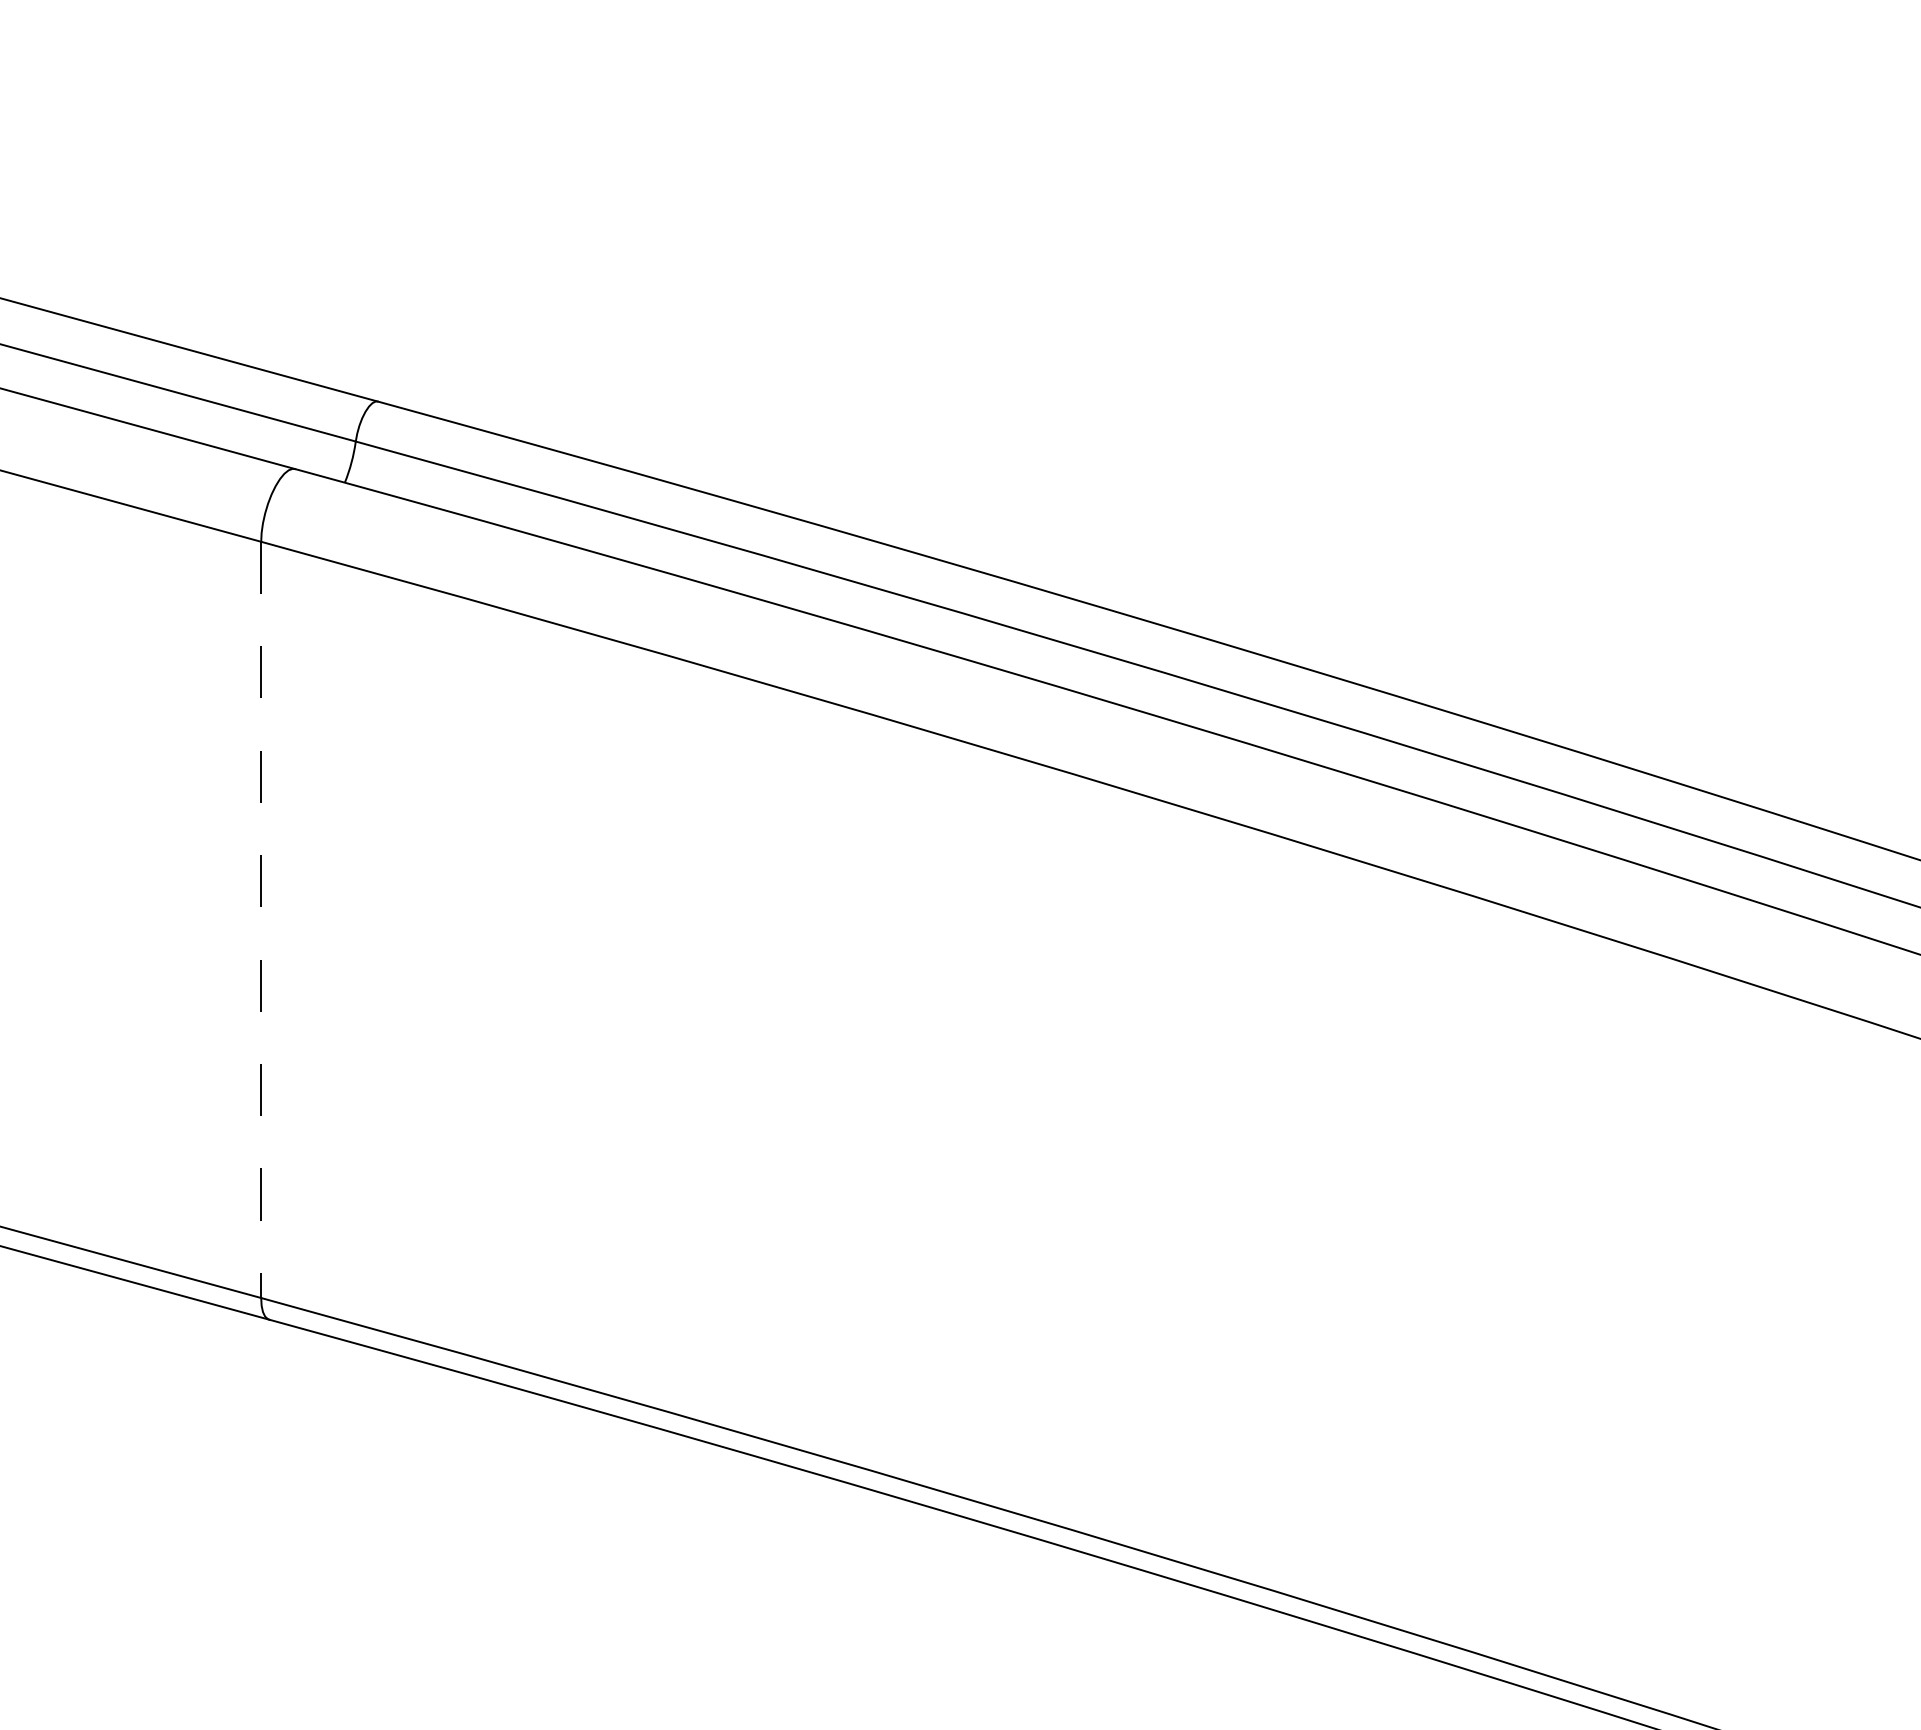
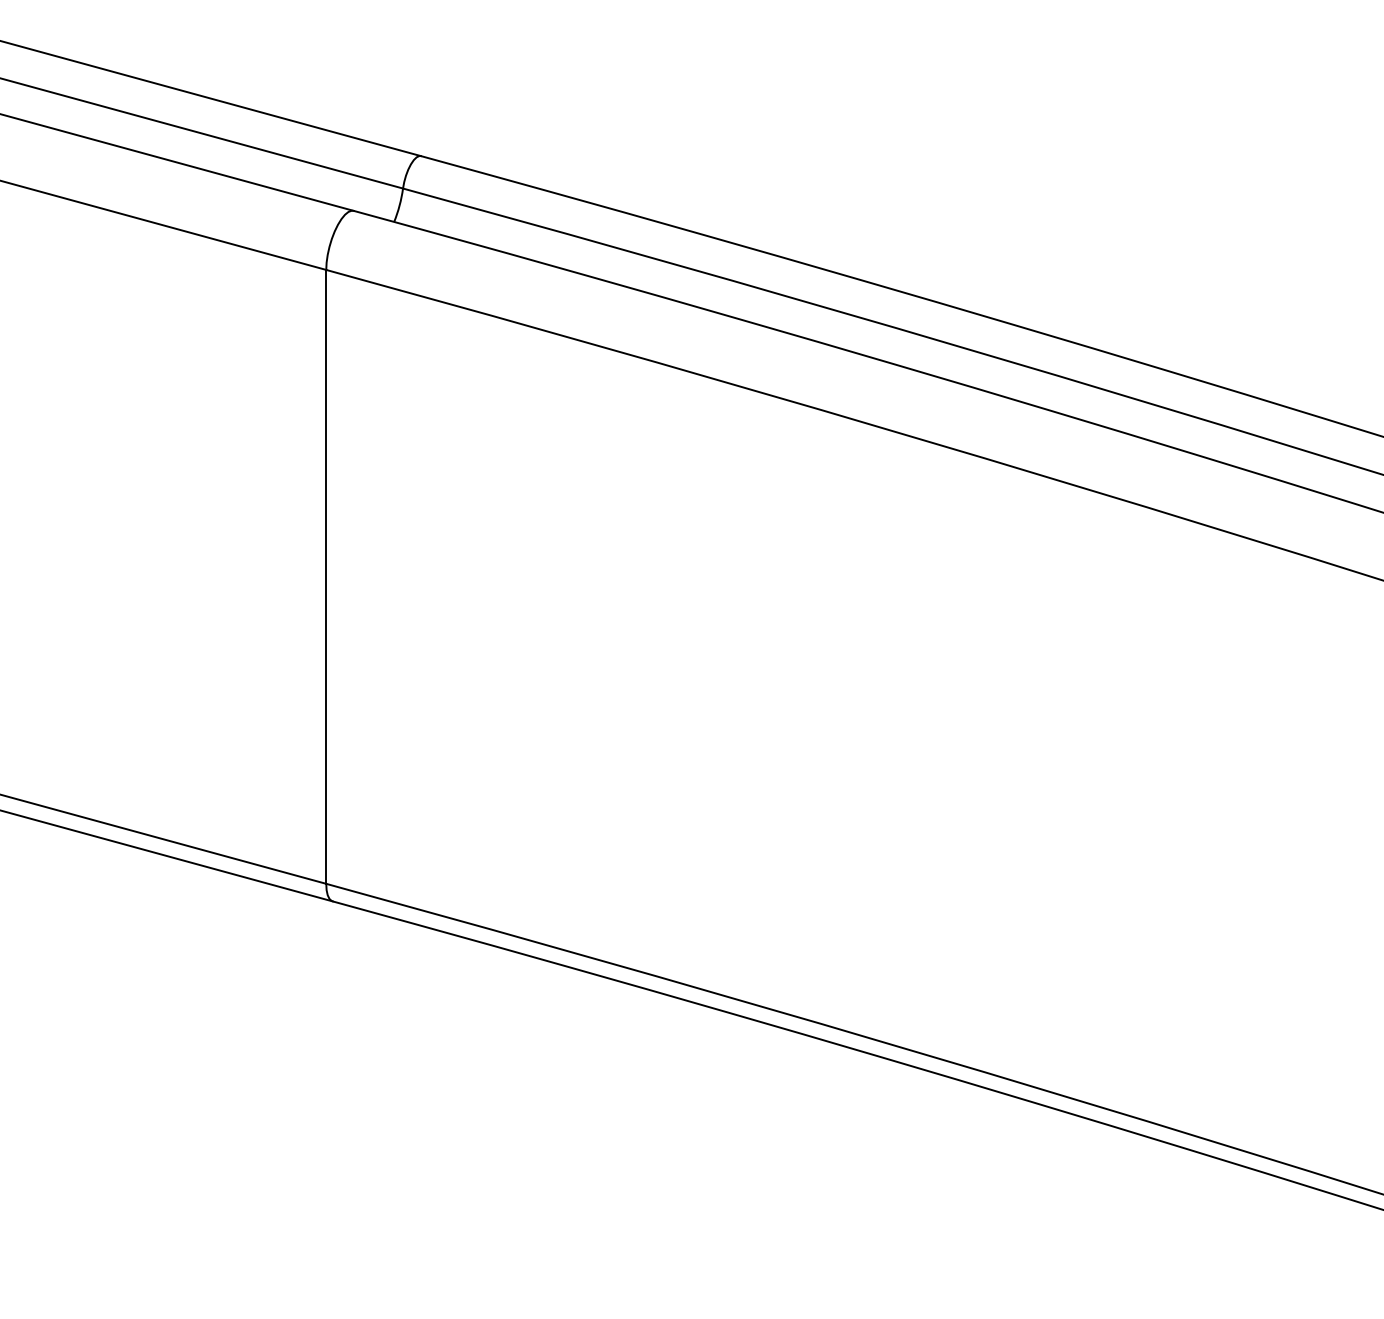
line: (261, 920) -> (326, 577), dashed -> solid

